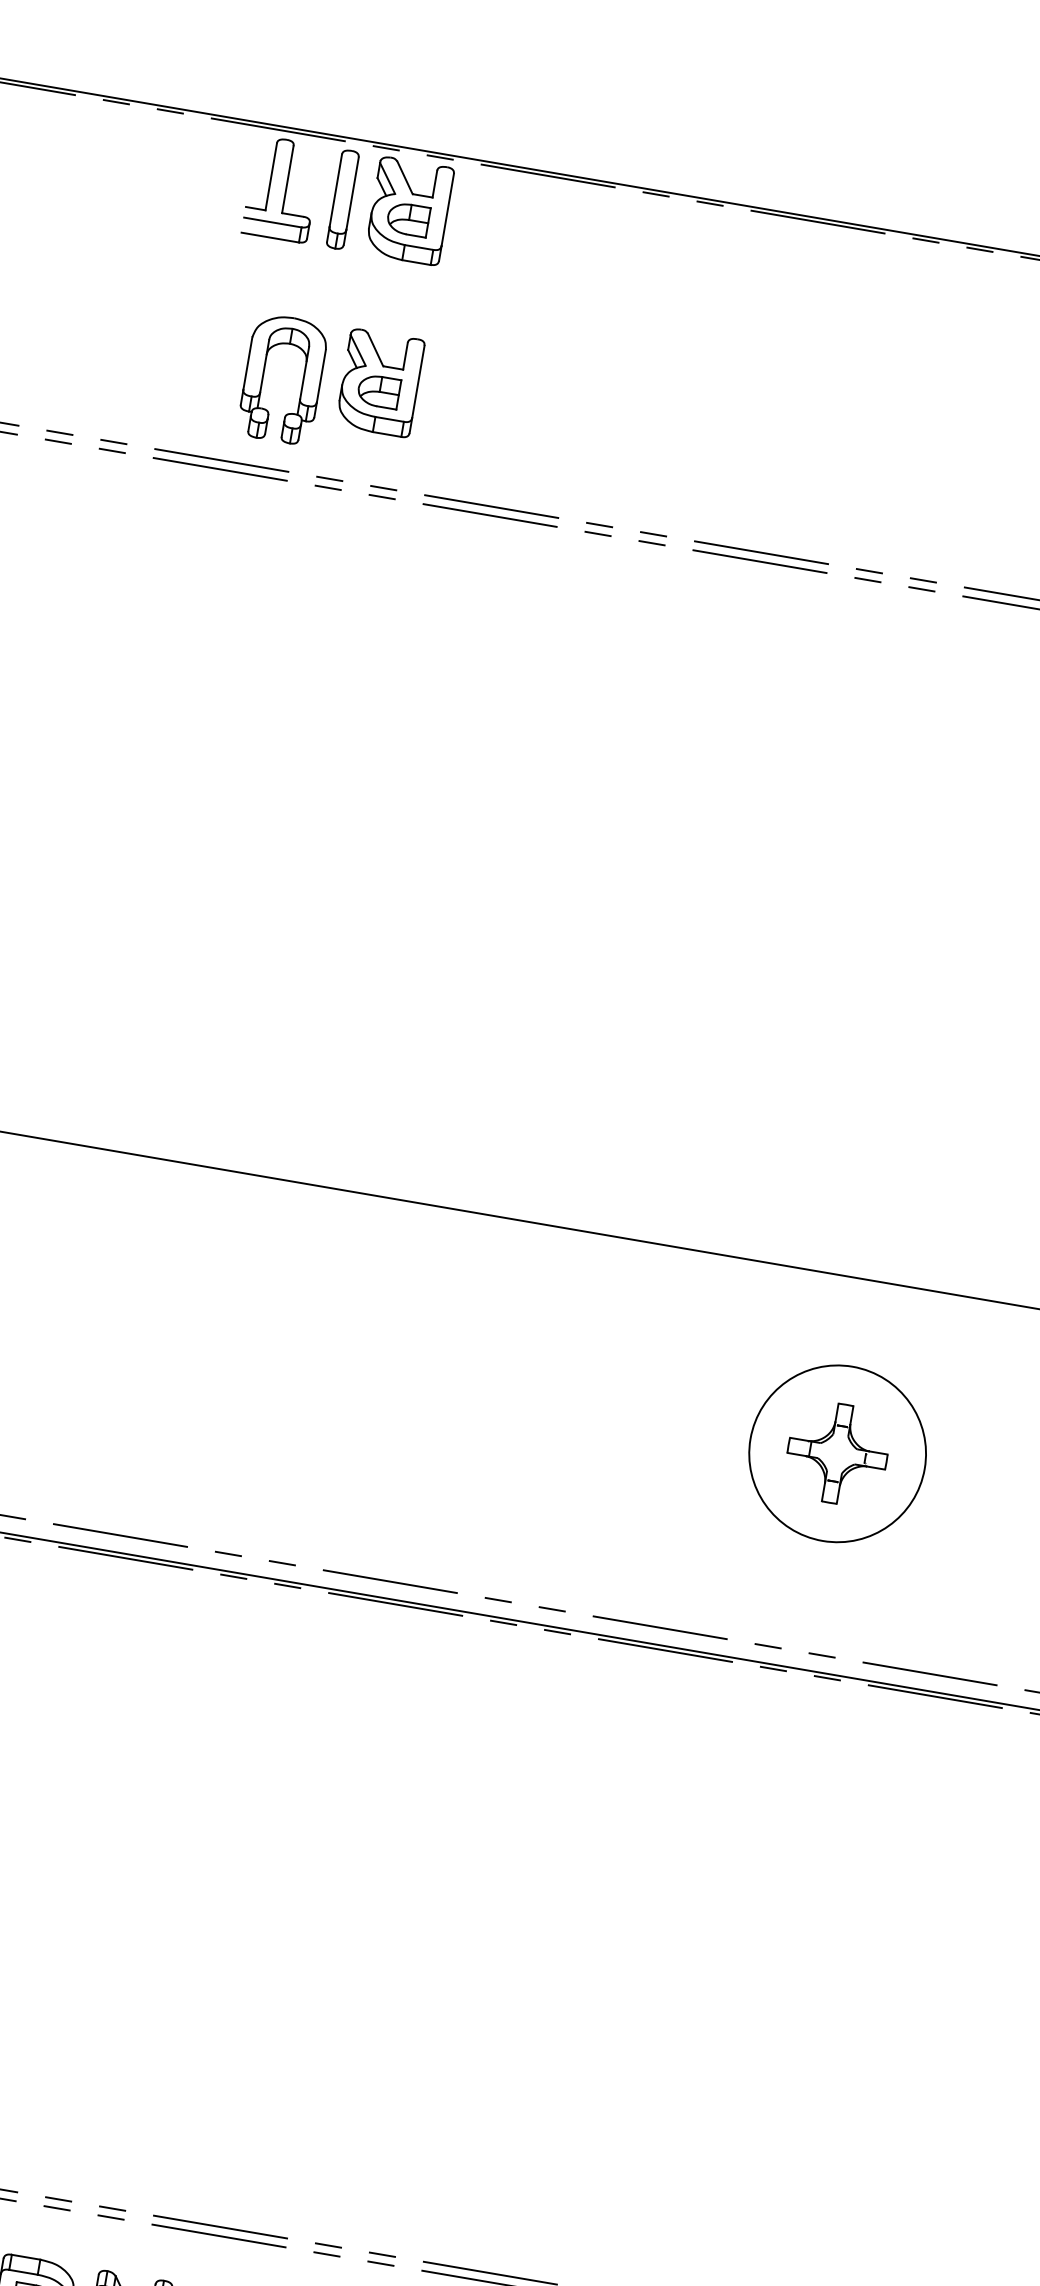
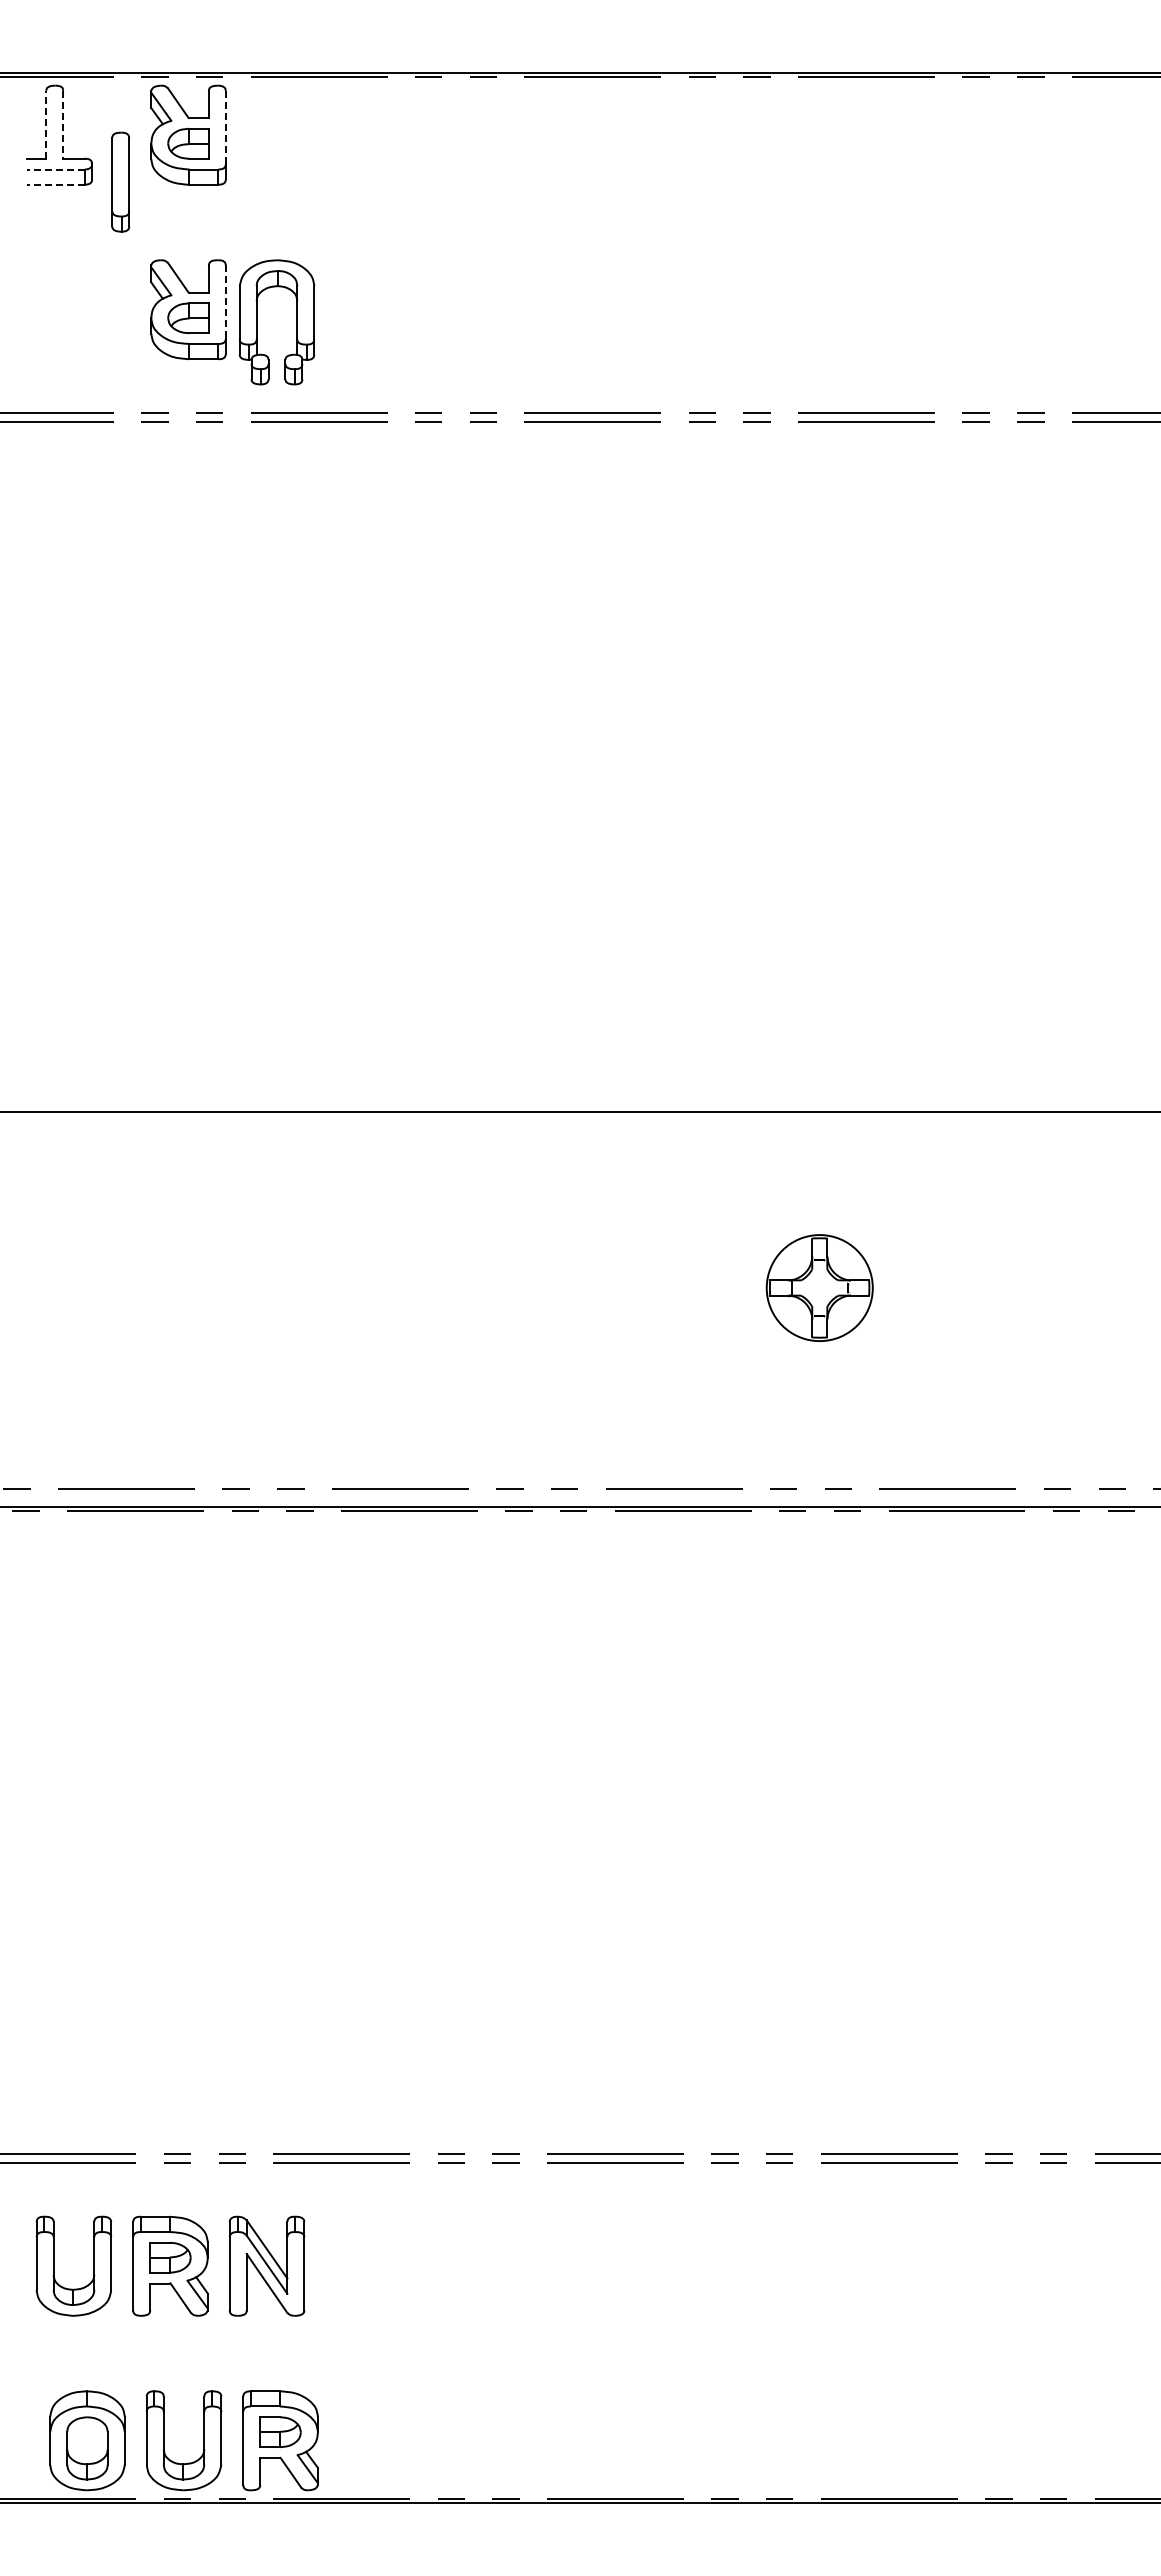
line: (271, 176) -> (46, 124), solid -> dashed
line: (288, 179) -> (63, 124), solid -> dashed
part: (342, 198) -> (120, 181), moved
line: (447, 209) -> (225, 127), solid -> dashed
line: (272, 222) -> (55, 169), solid -> dashed
line: (270, 237) -> (55, 184), solid -> dashed
part: (263, 376) -> (257, 322), moved
line: (417, 382) -> (225, 302), solid -> dashed
circle: (837, 1453) -> (819, 1287), size x0.6

